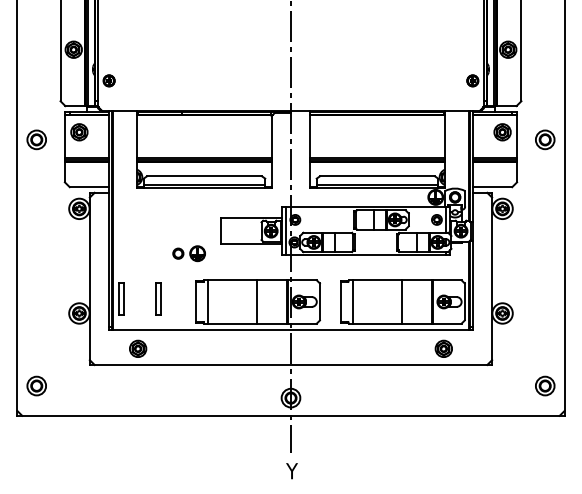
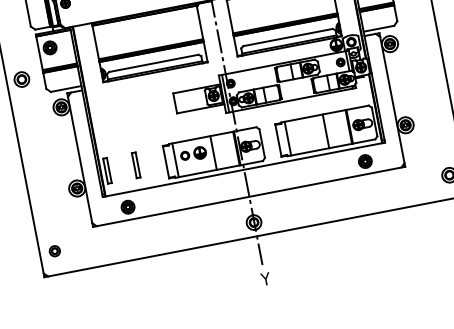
part: (36, 139) -> (21, 79), moved
part: (188, 253) -> (193, 154), moved
part: (36, 385) -> (54, 250), size x0.7

